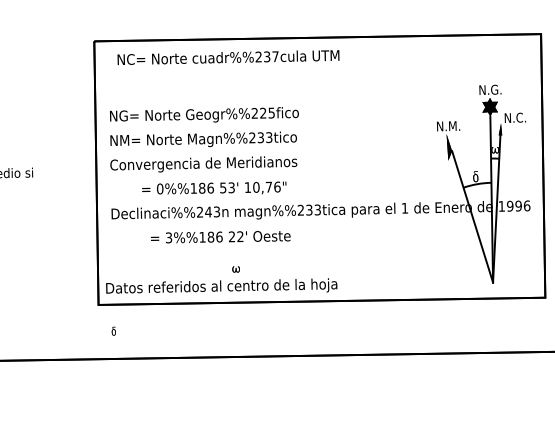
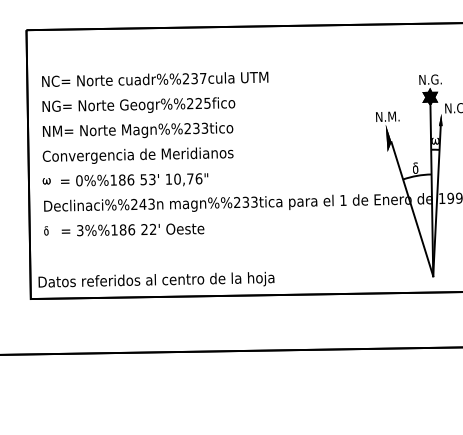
text: (228, 57) -> (155, 79), moved
text: (214, 187) -> (134, 179), moved
text: (220, 237) -> (132, 230), moved
part: (235, 269) -> (46, 181), moved
part: (113, 330) -> (46, 230), moved

